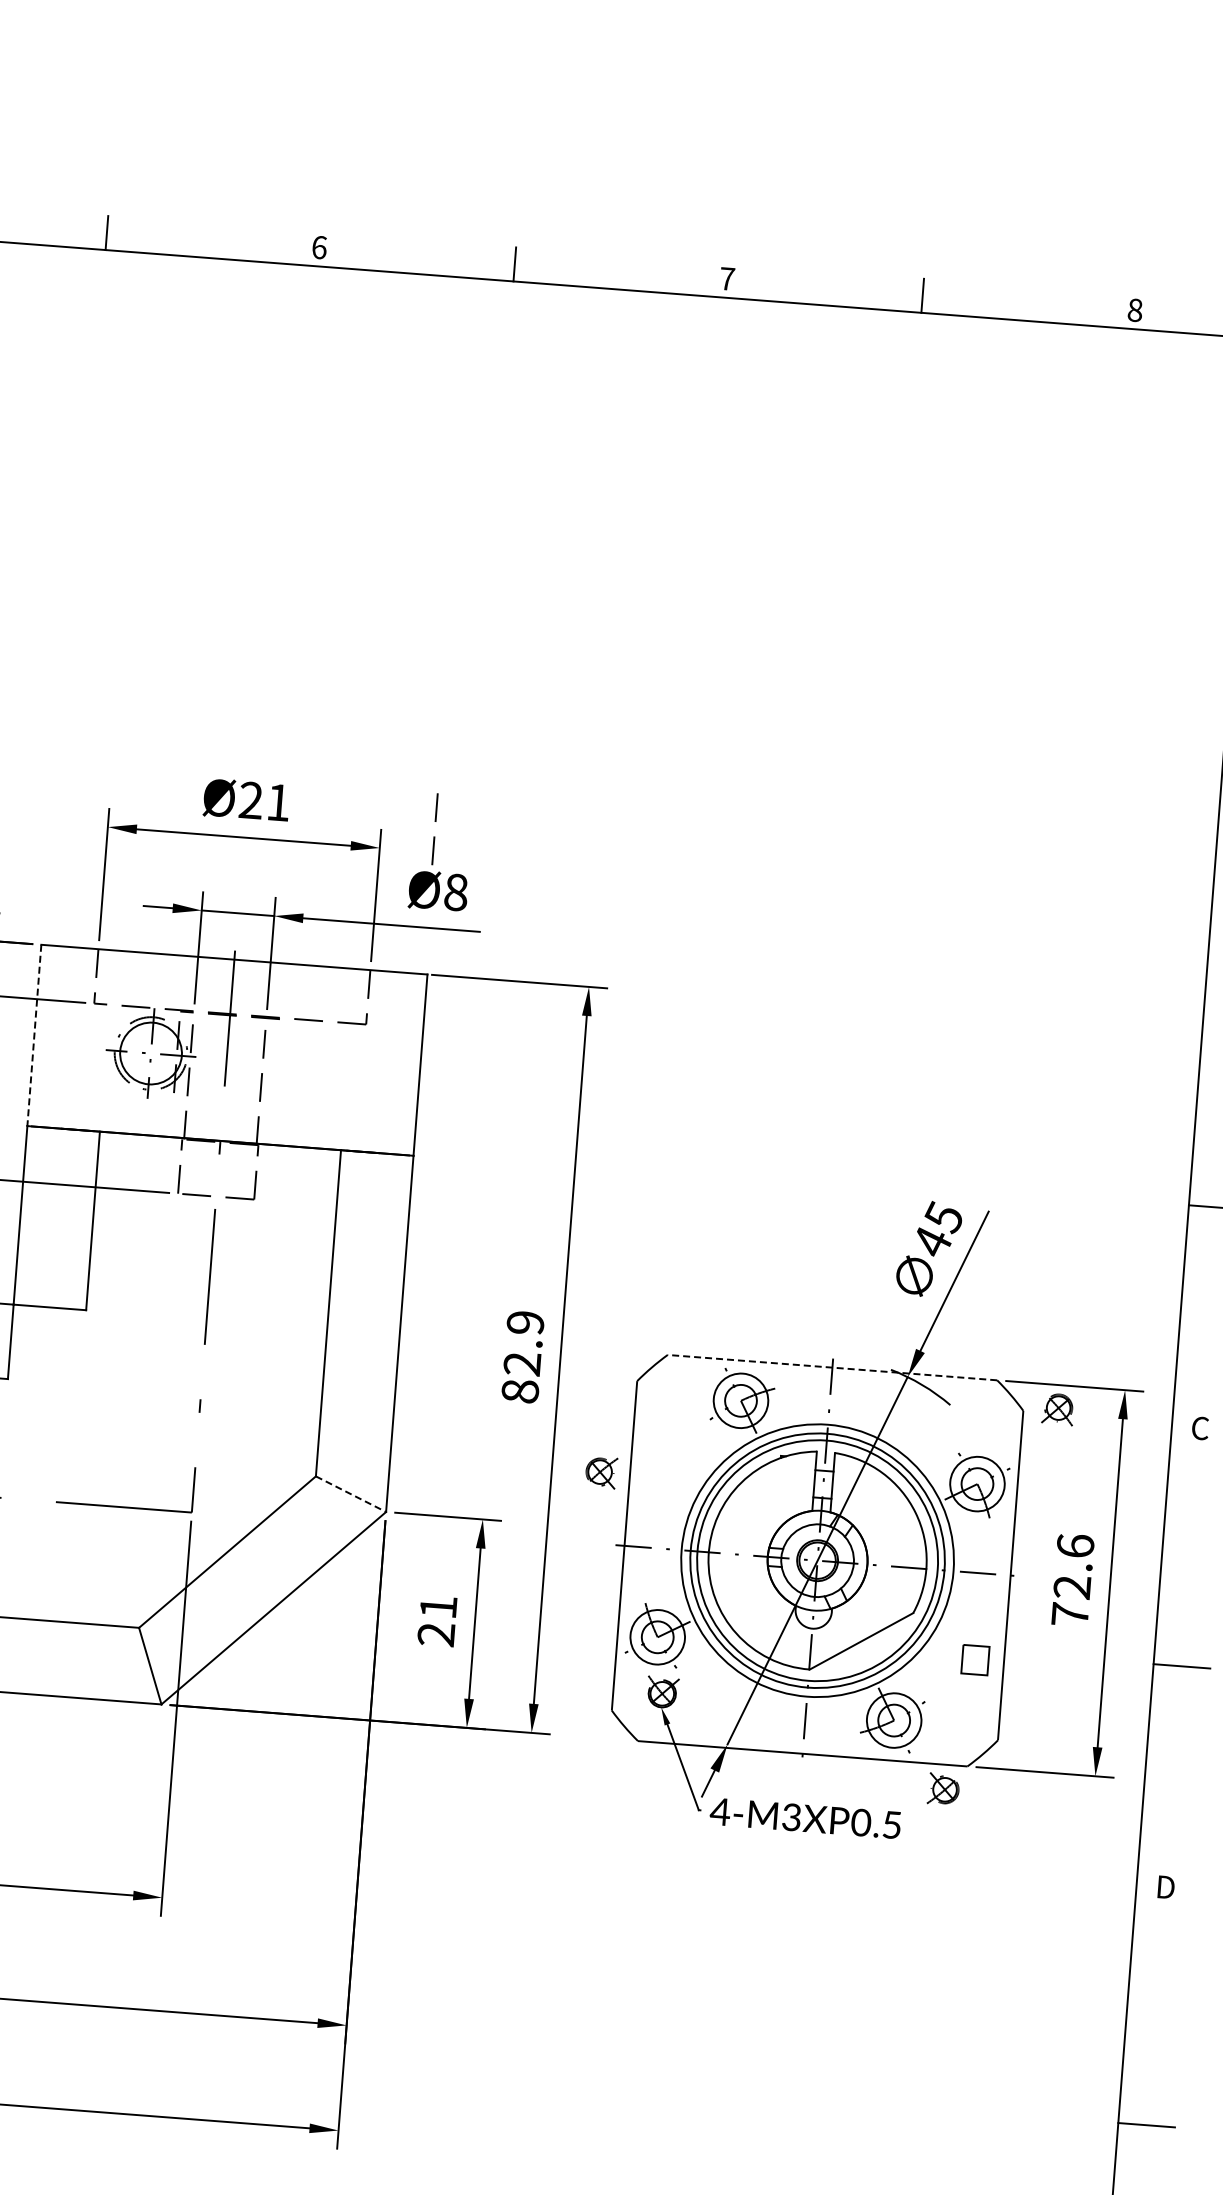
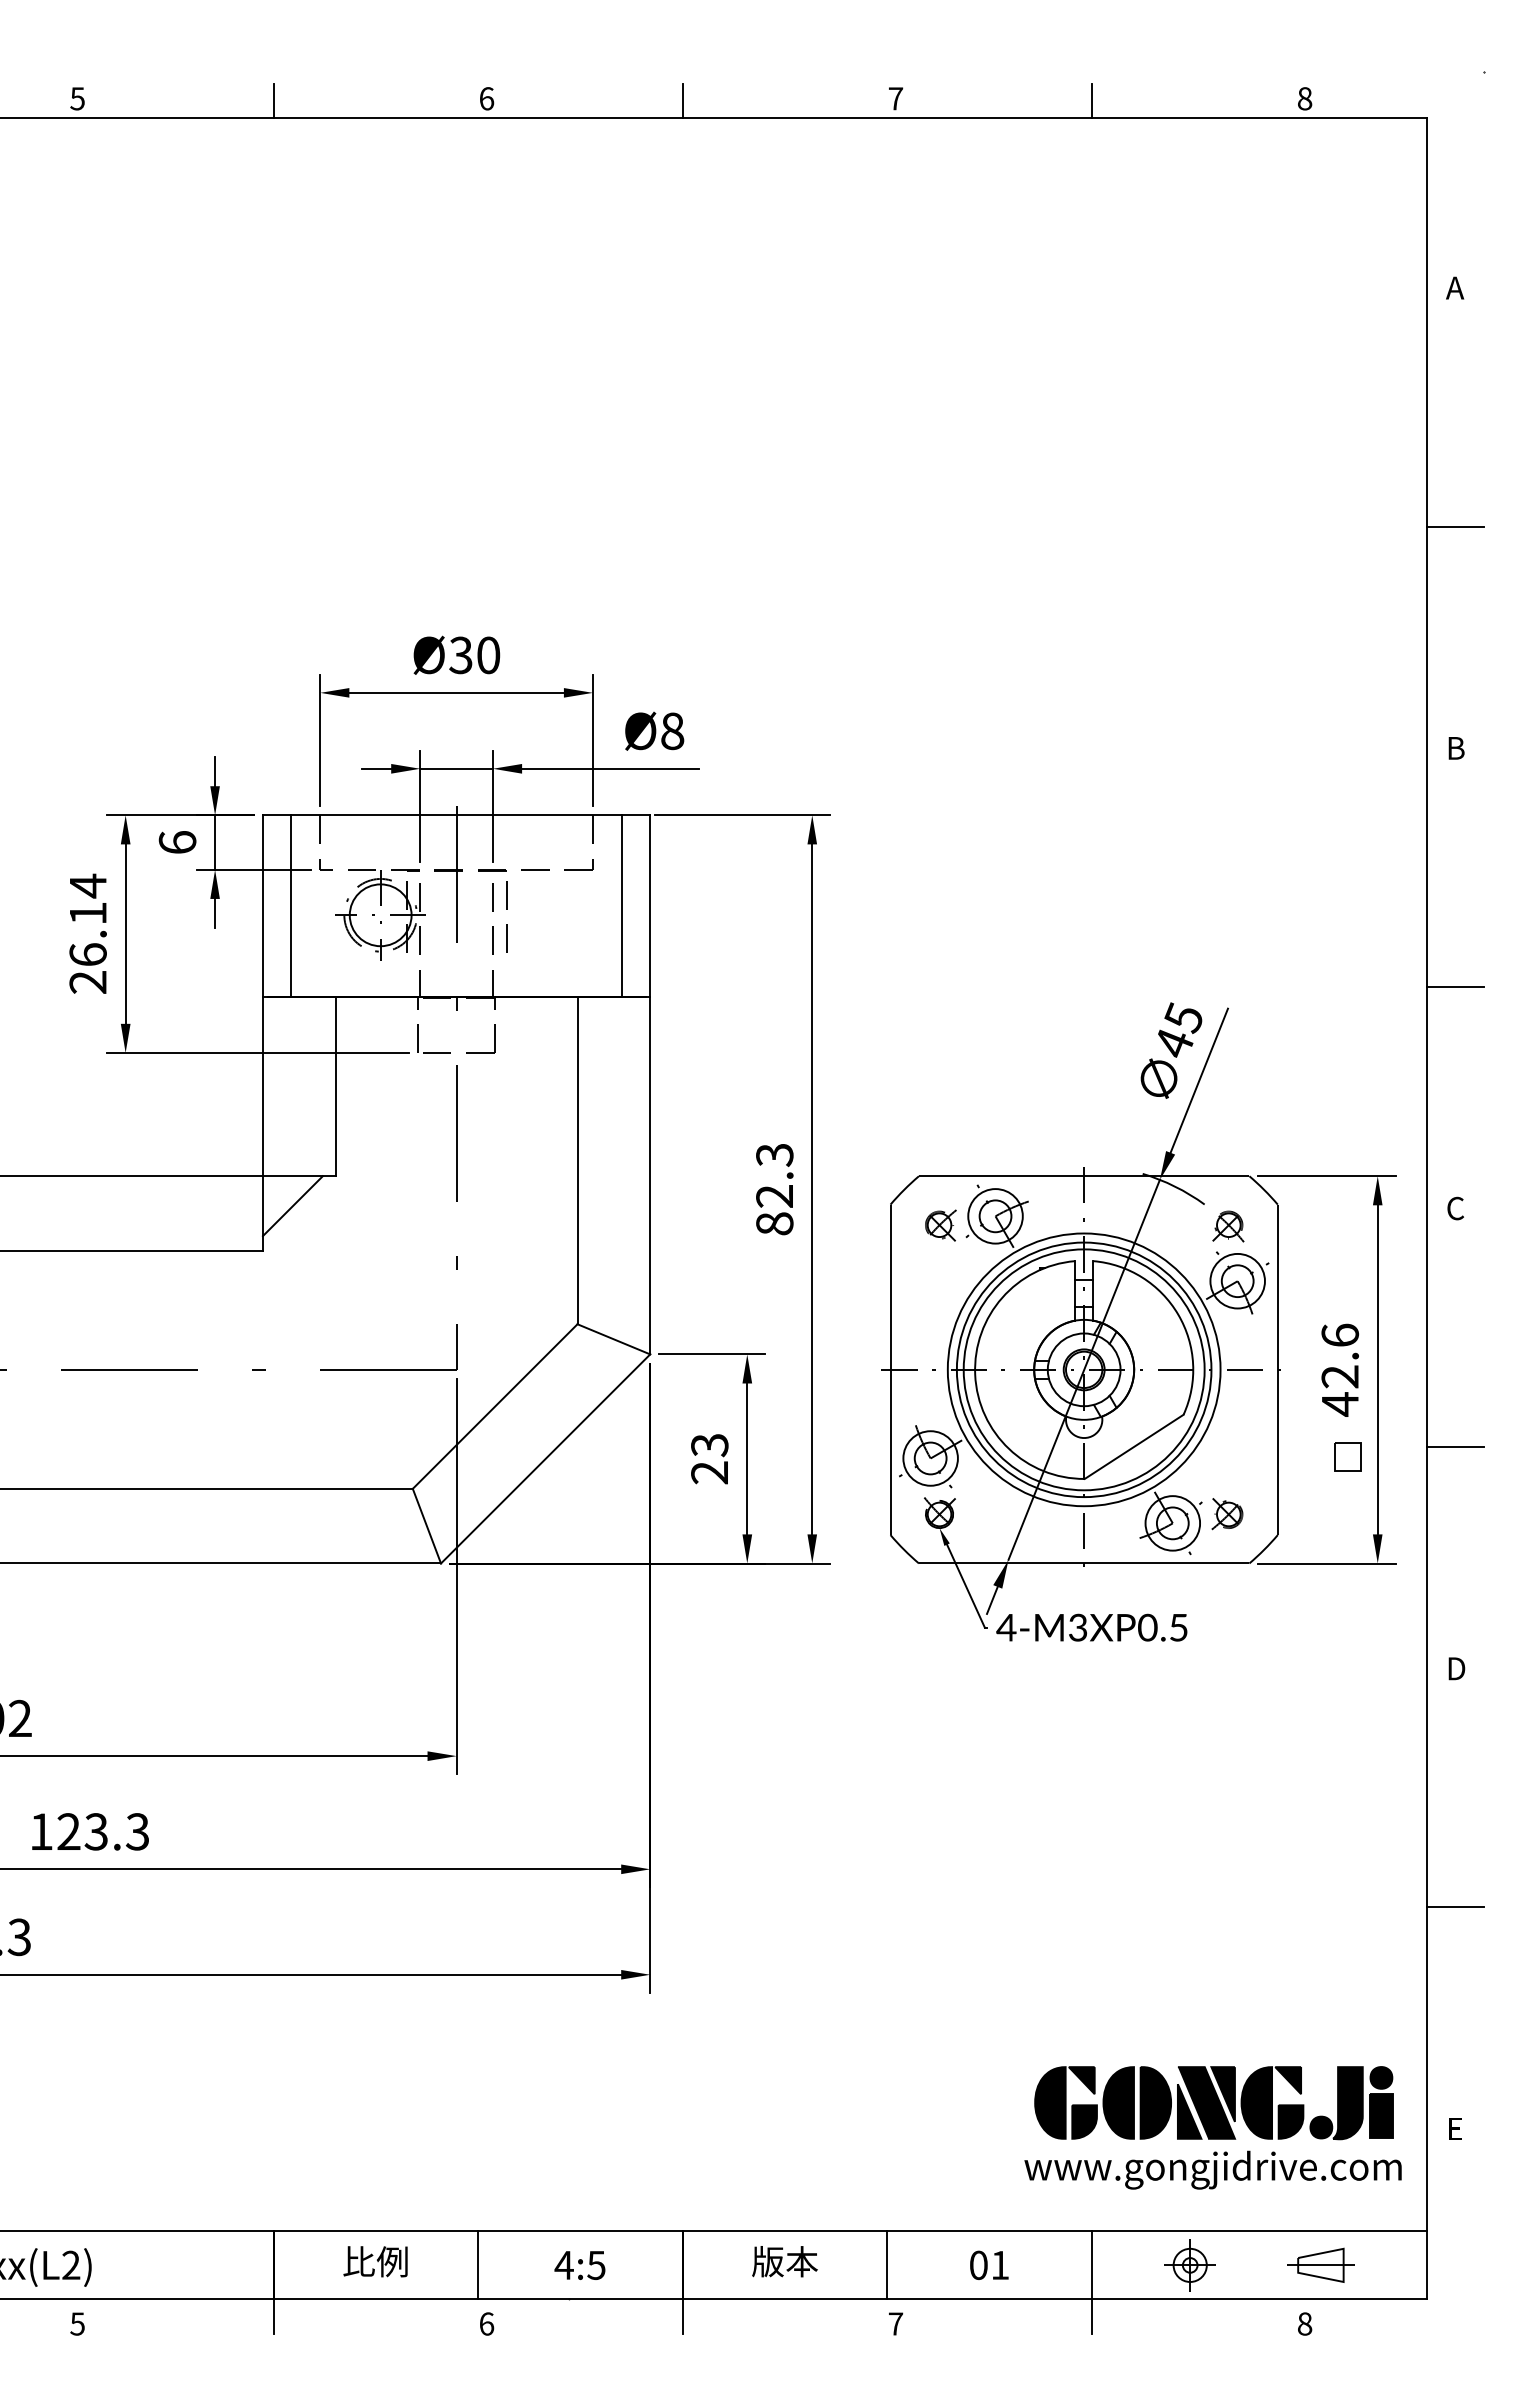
text: (264, 801) -> (474, 655), Ø21 -> Ø30
line: (435, 821) -> (506, 909), moved
line: (33, 1035) -> (262, 906), dashed -> solid
line: (62, 1037) -> (291, 906), added
line: (391, 1063) -> (621, 906), added
text: (525, 1323) -> (774, 1155), 82.9 -> 82.3
line: (40, 1337) -> (292, 1206), added
line: (831, 1367) -> (1083, 1176), dashed -> solid
part: (1058, 1409) -> (1228, 1226), moved
part: (601, 1472) -> (940, 1225), moved
line: (351, 1494) -> (614, 1339), dashed -> solid
text: (438, 1607) -> (709, 1445), 21 -> 23
text: (1070, 1614) -> (1340, 1404), 72.6 -> 42.6
part: (974, 1659) -> (1347, 1456), moved
part: (943, 1789) -> (1227, 1514), moved

